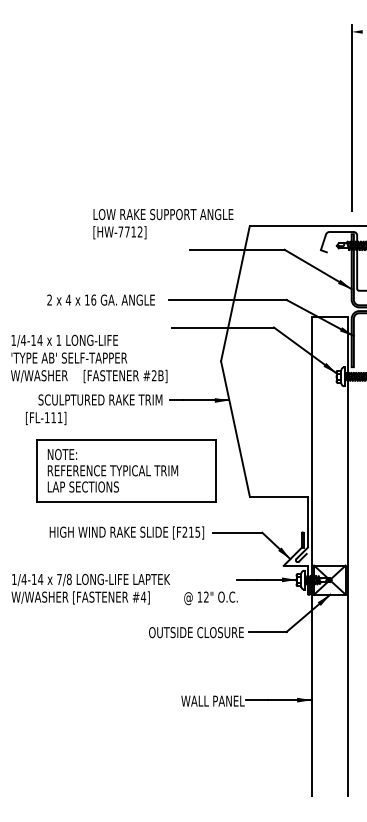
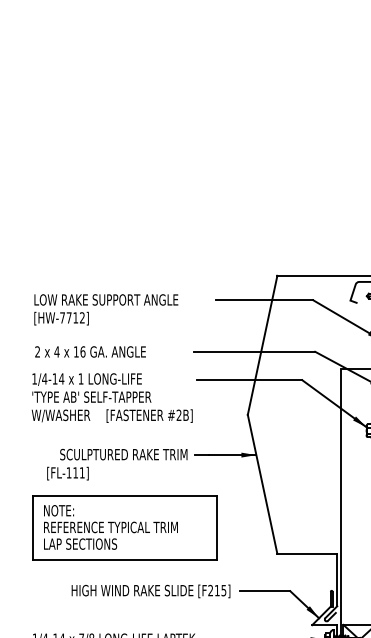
text: (163, 224) -> (106, 310), moved
text: (100, 299) -> (89, 351), moved
text: (89, 358) -> (112, 397), moved
part: (126, 470) -> (124, 527), moved

